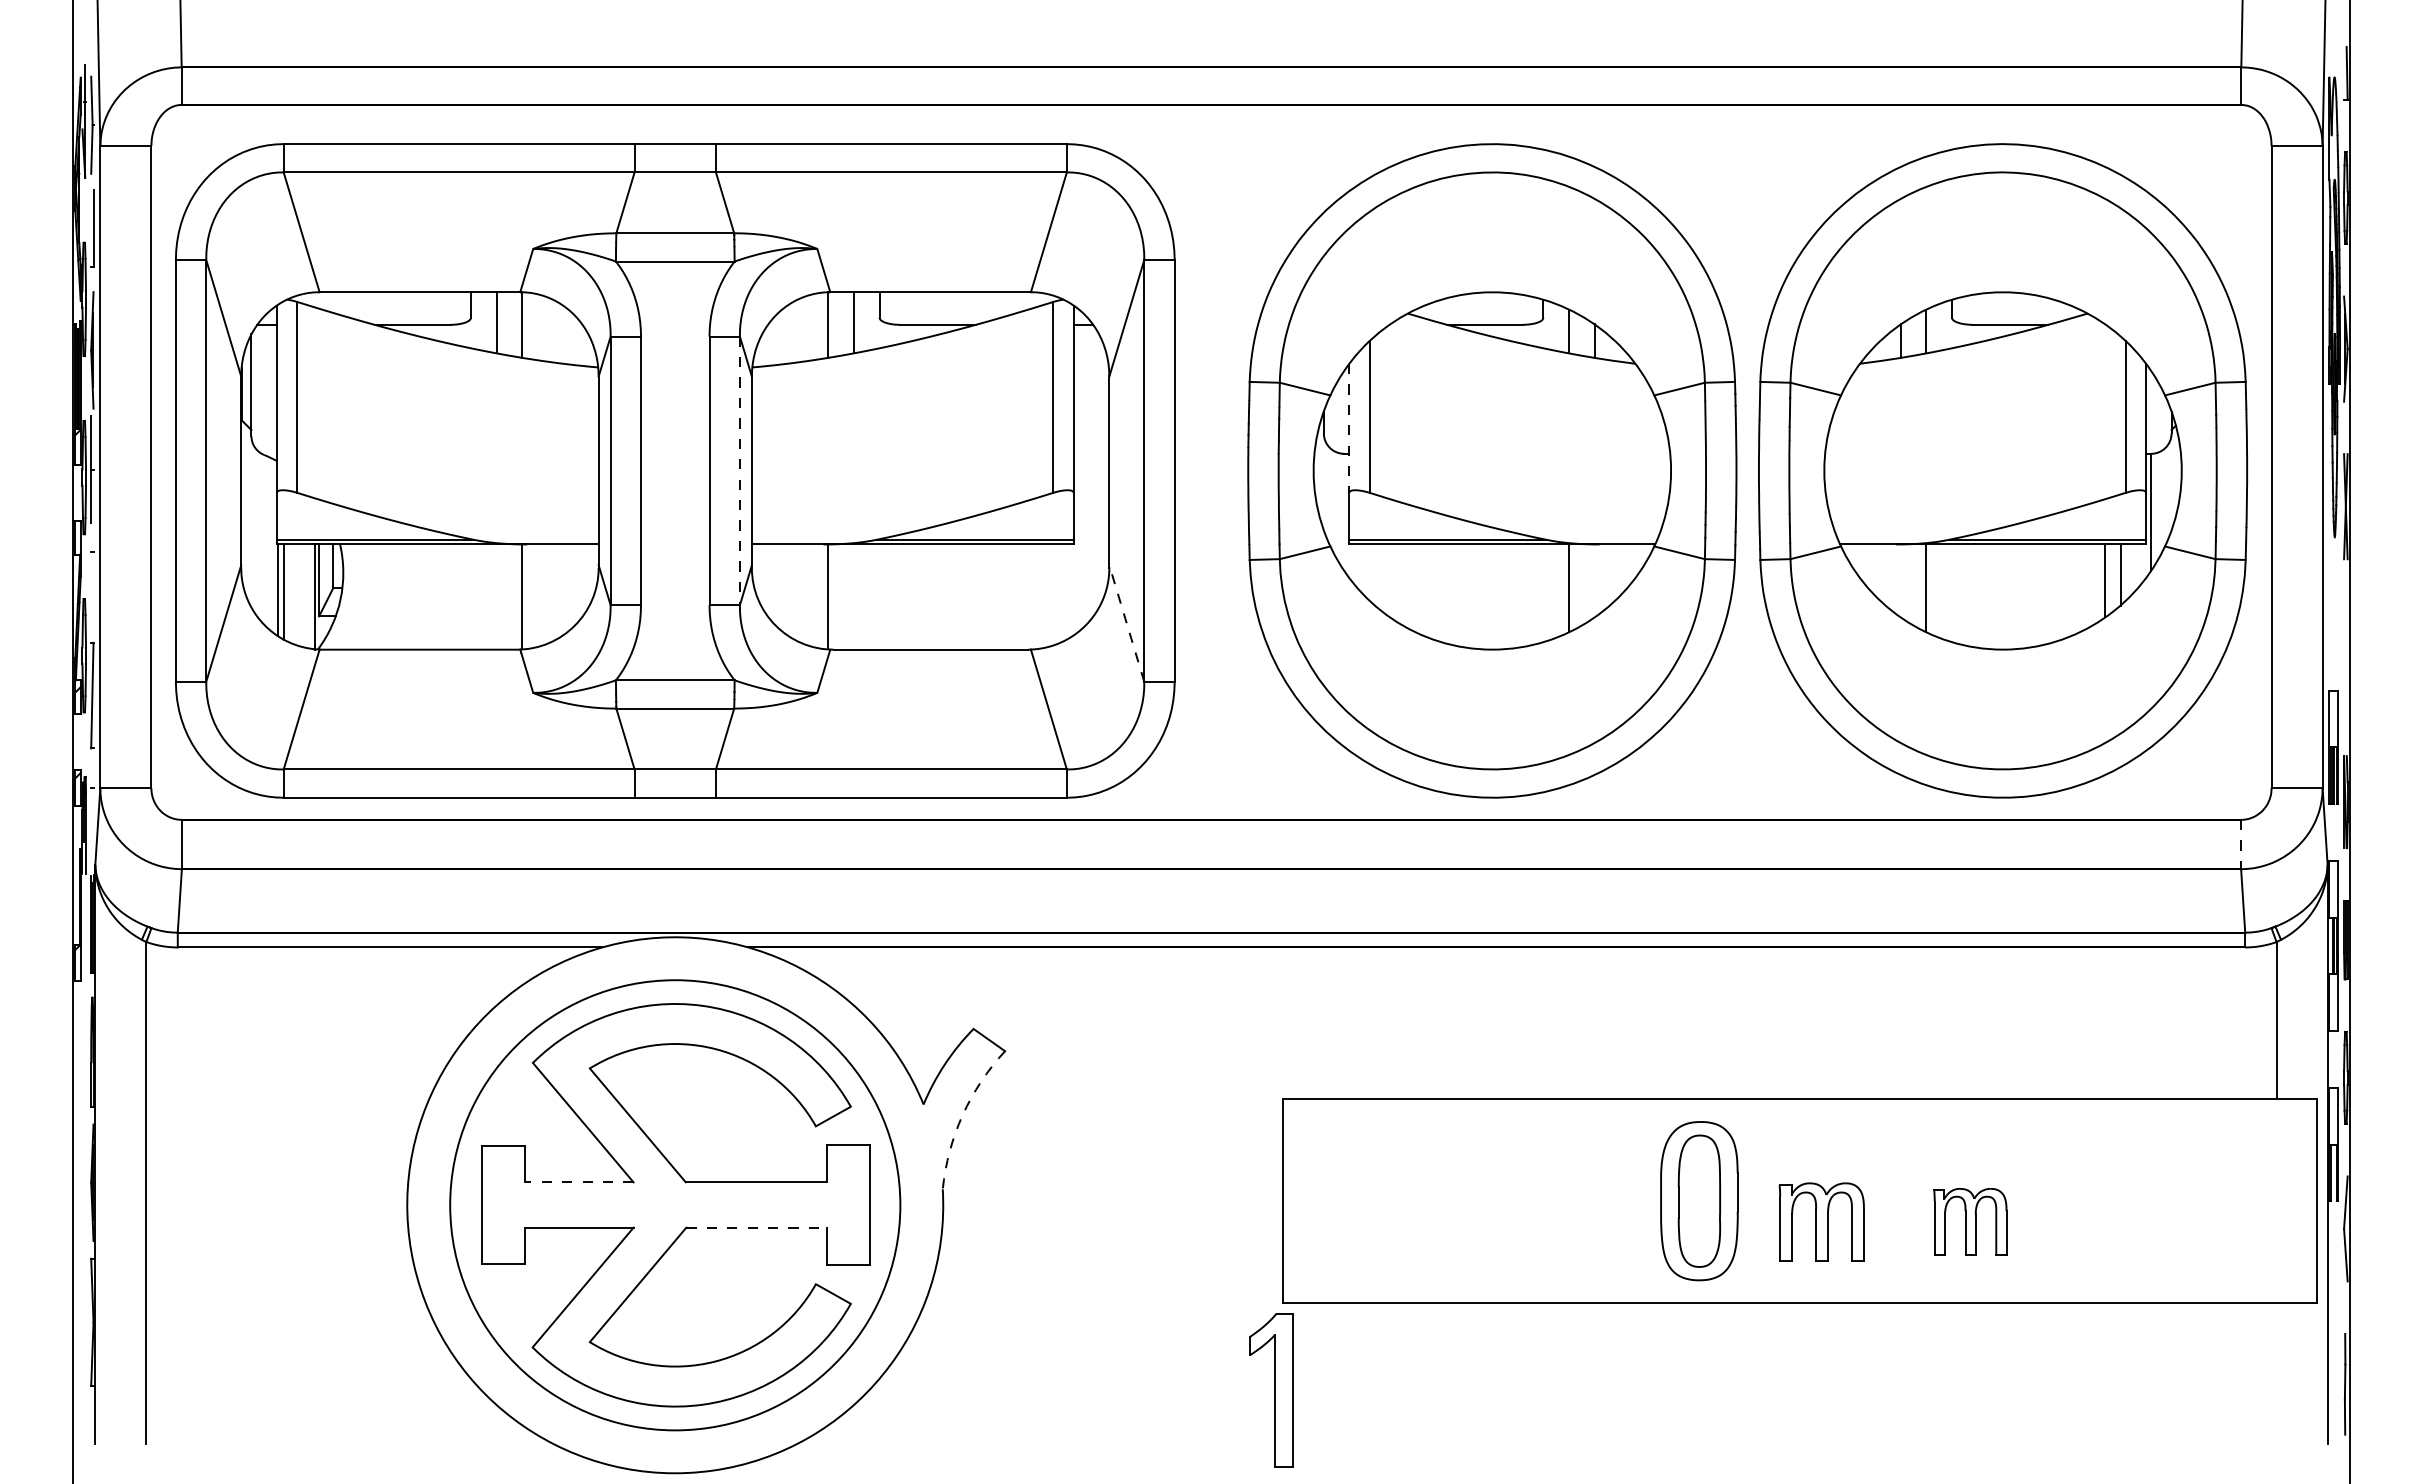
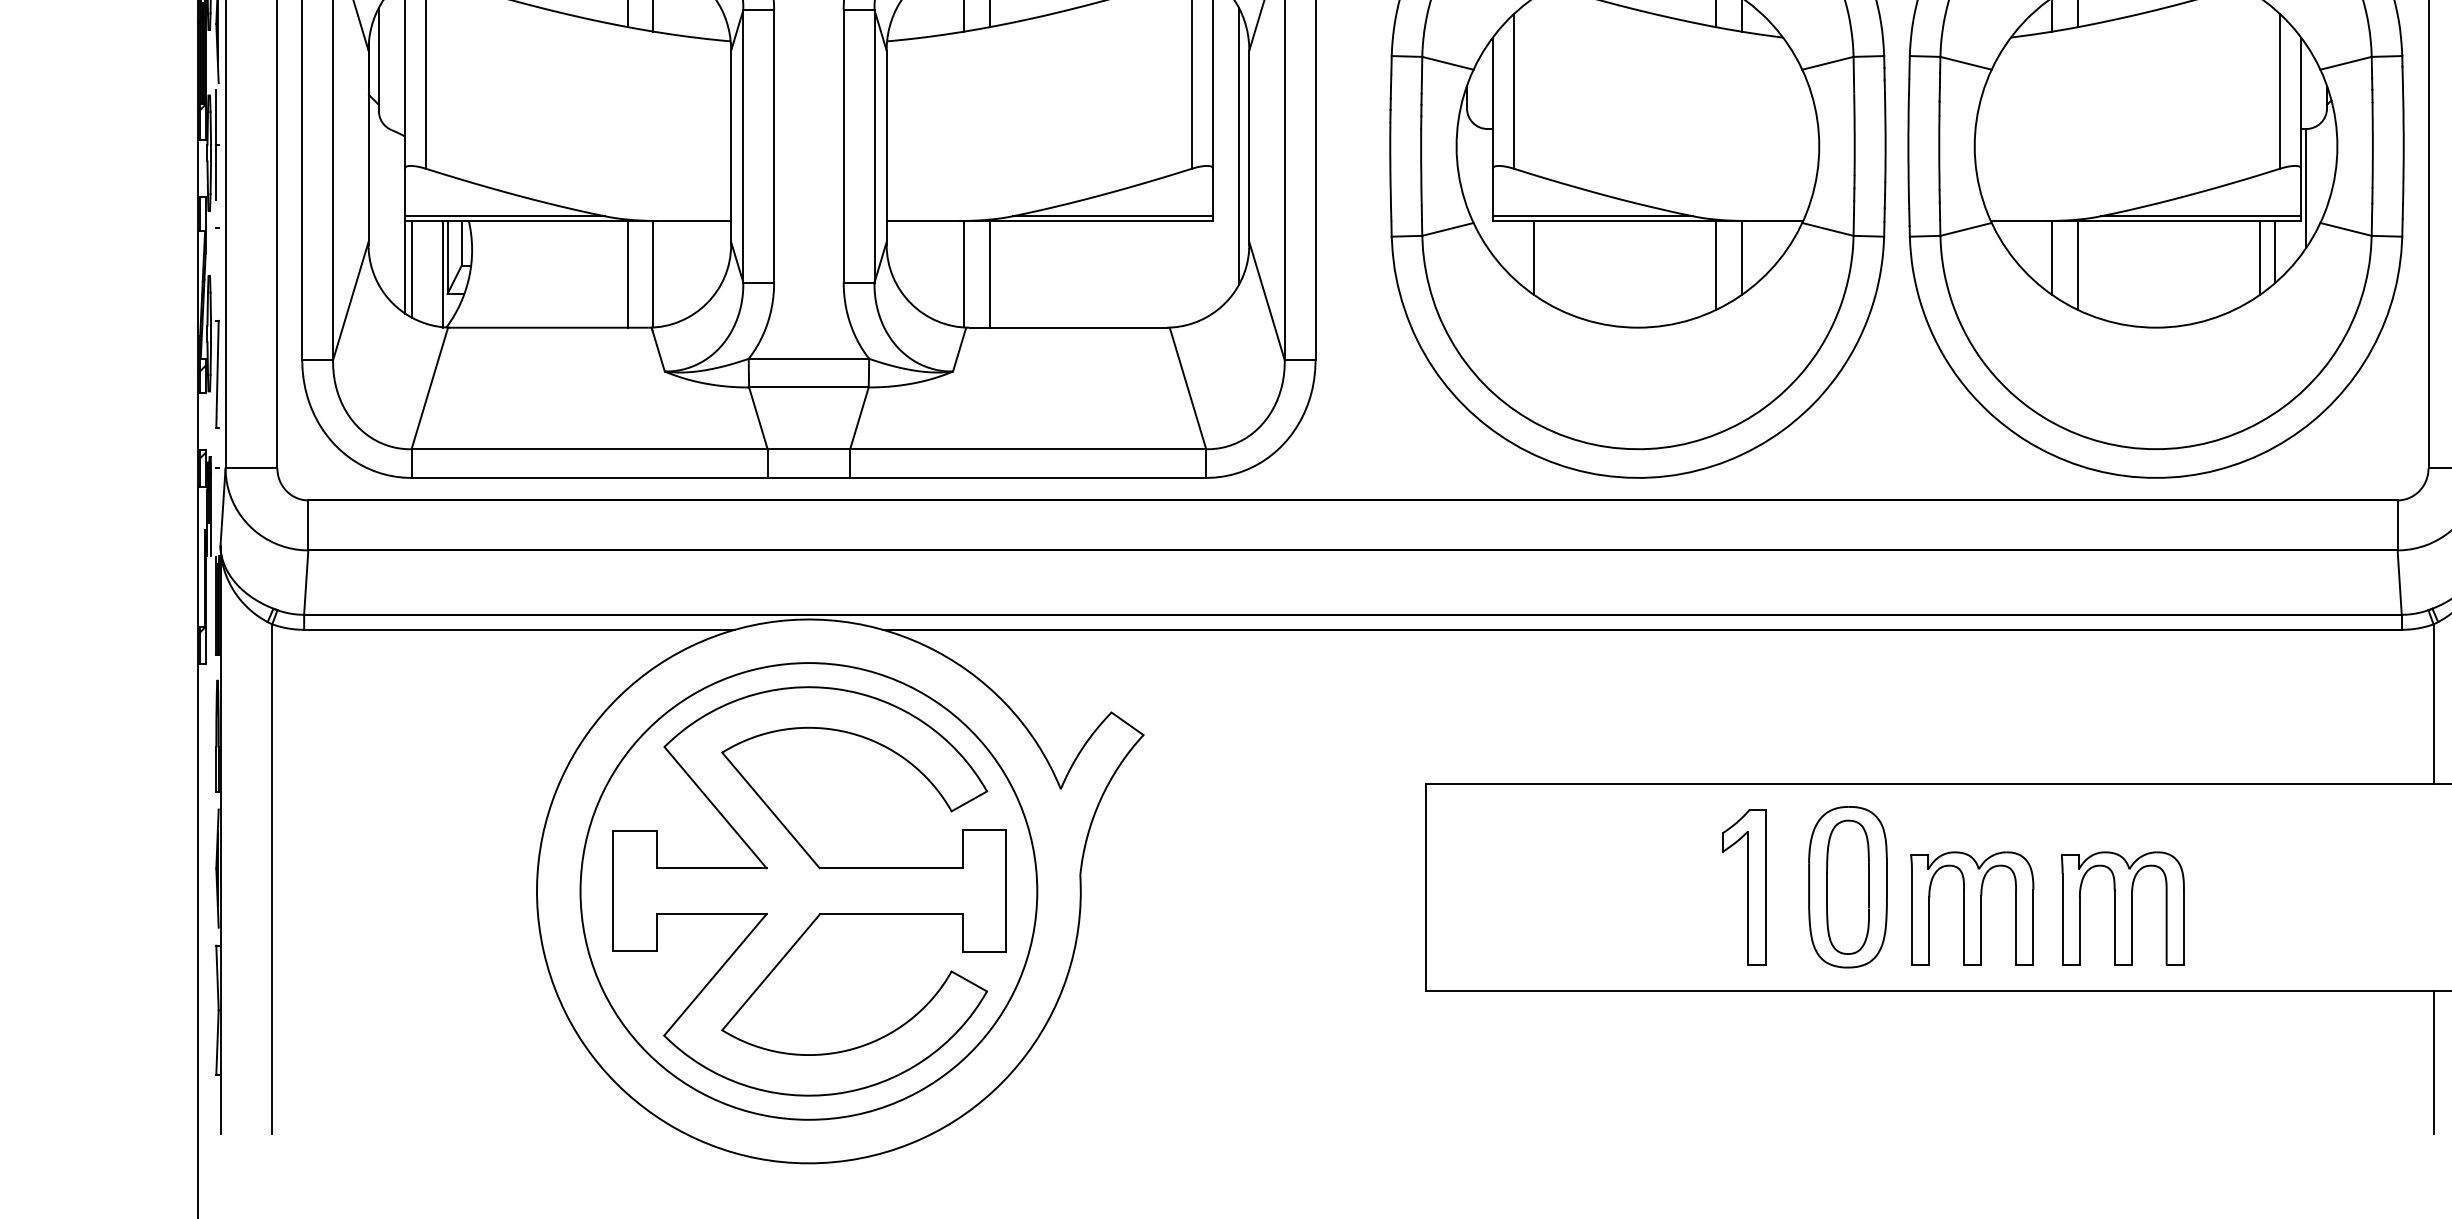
line: (1349, 428) -> (1492, 103), dashed -> solid
line: (1099, 470) -> (1239, 145), added
line: (739, 471) -> (874, 146), dashed -> solid
line: (1390, 580) -> (1534, 257), added
line: (1594, 580) -> (1741, 257), added
line: (1900, 580) -> (2052, 257), added
line: (496, 596) -> (627, 273), added
line: (854, 596) -> (990, 273), added
line: (1126, 623) -> (1266, 301), dashed -> solid
line: (2241, 844) -> (2398, 525), dashed -> solid
arc: (962, 1115) -> (1100, 800), dashed -> solid
line: (578, 1182) -> (710, 868), dashed -> solid
part: (1821, 1221) -> (1971, 907), size x1.43
part: (1970, 1221) -> (2123, 907), size x1.67
line: (756, 1227) -> (891, 913), dashed -> solid
line: (2276, 1373) -> (2433, 1062), added
part: (1271, 1390) -> (1744, 887), moved

